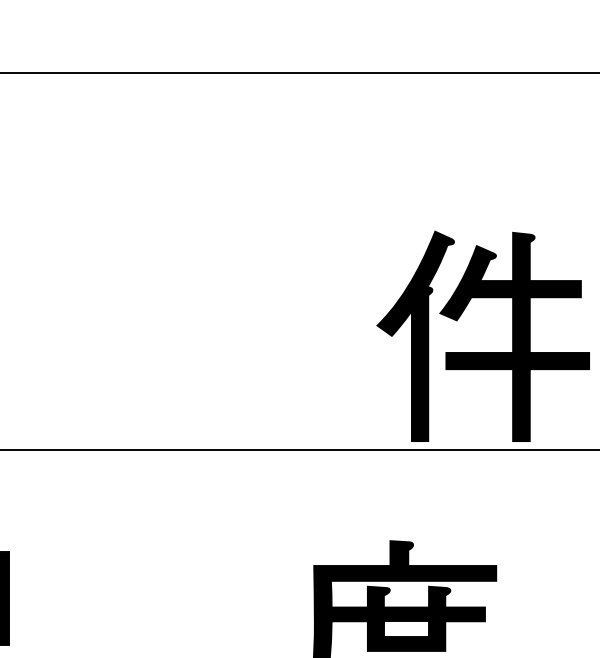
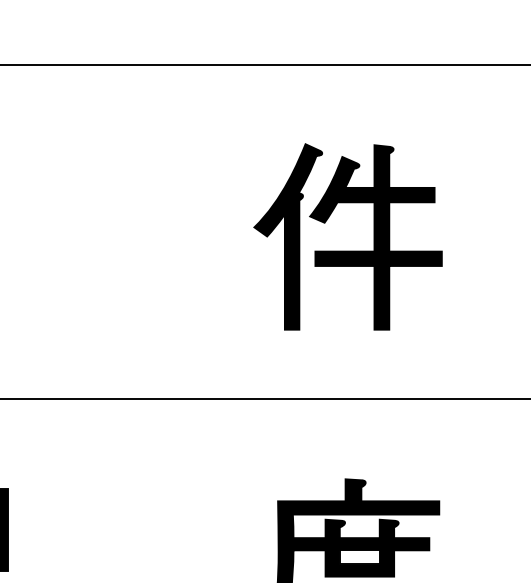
part: (482, 352) -> (347, 251), moved

